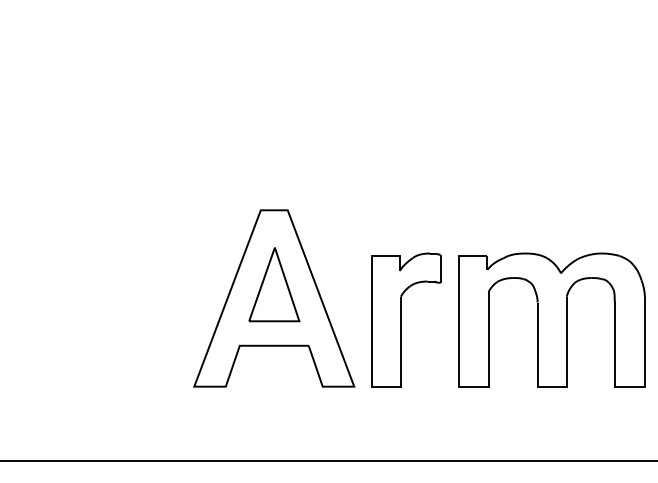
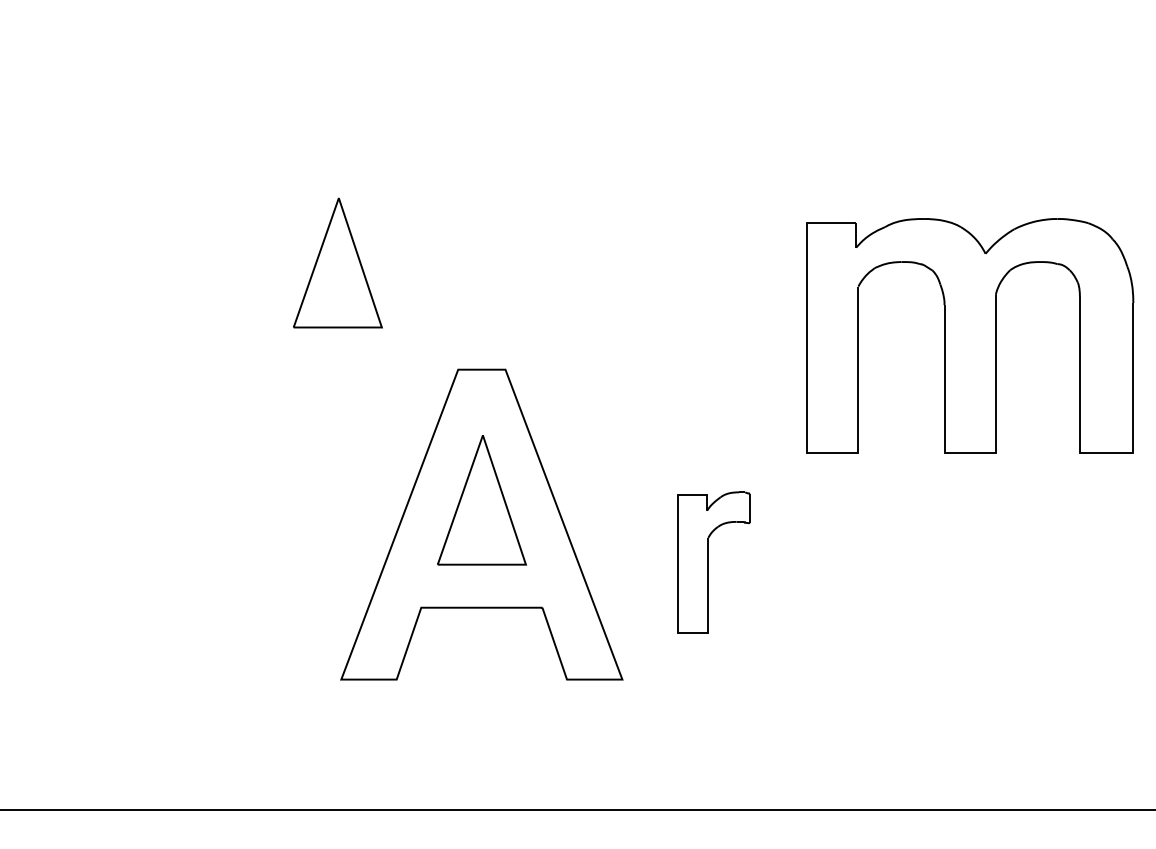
part: (192, 149) -> (338, 262), added
part: (406, 319) -> (714, 561), size x0.6
part: (551, 319) -> (968, 334), moved

